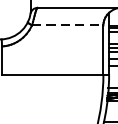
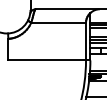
line: (68, 25) -> (59, 22), dashed -> solid

